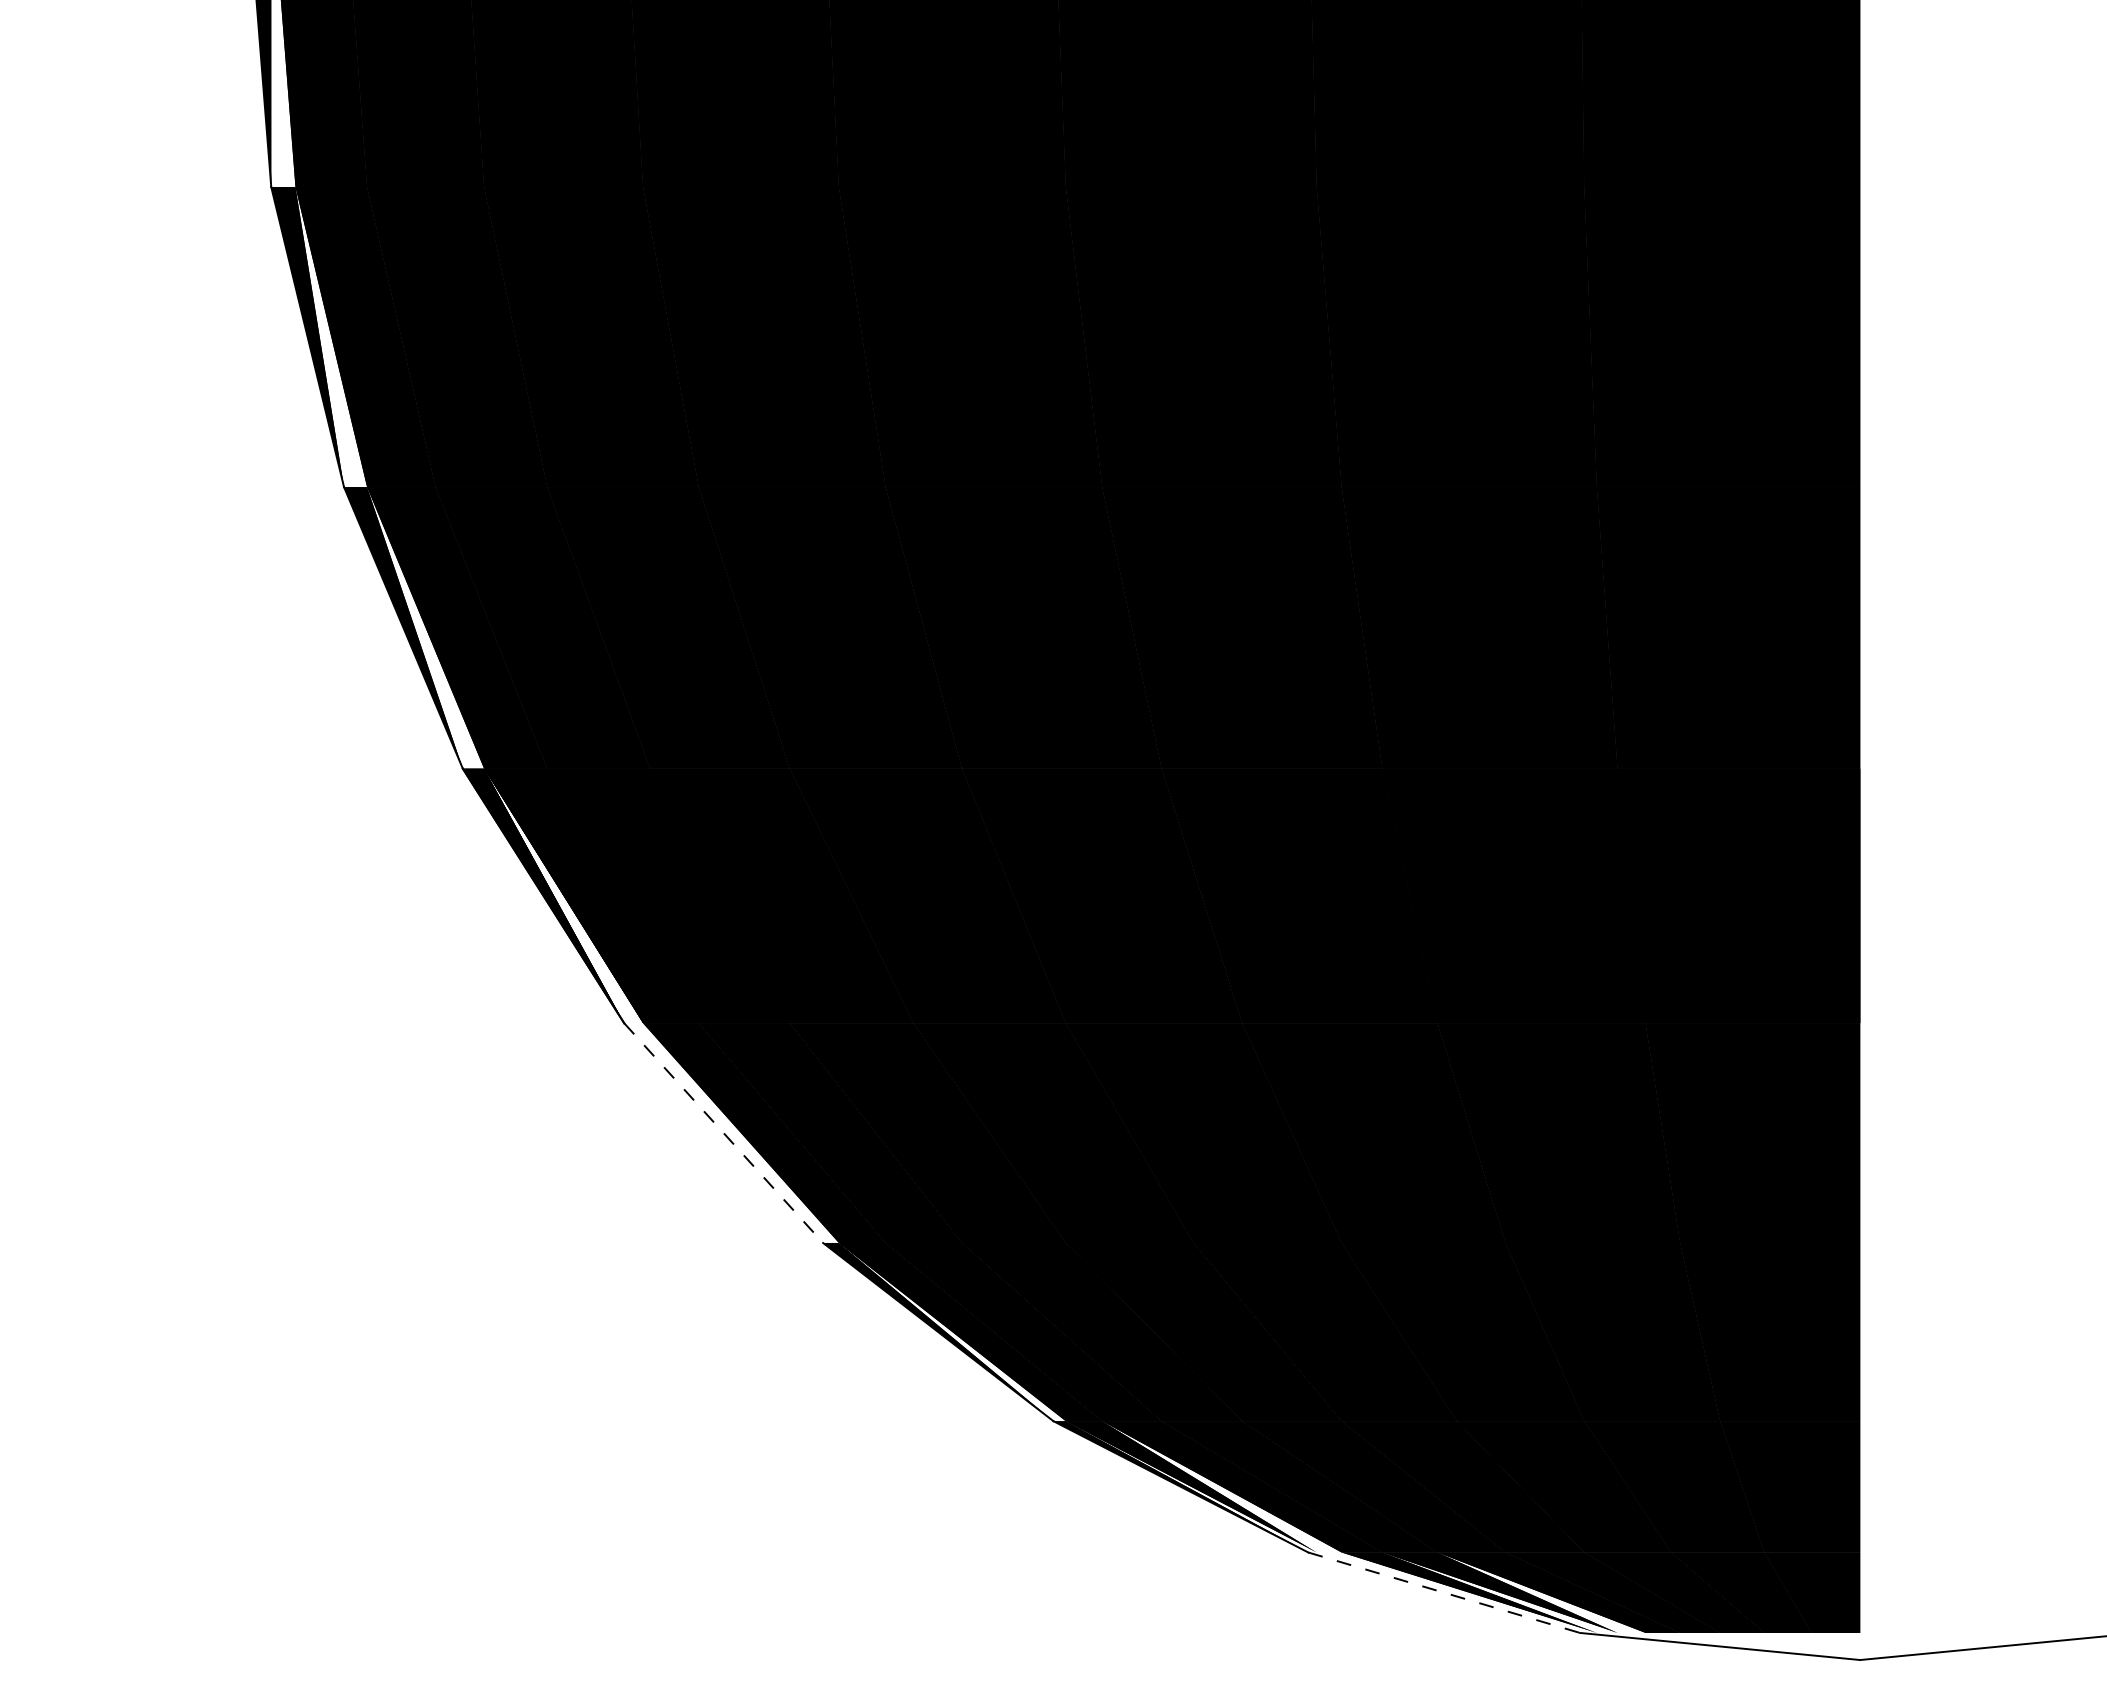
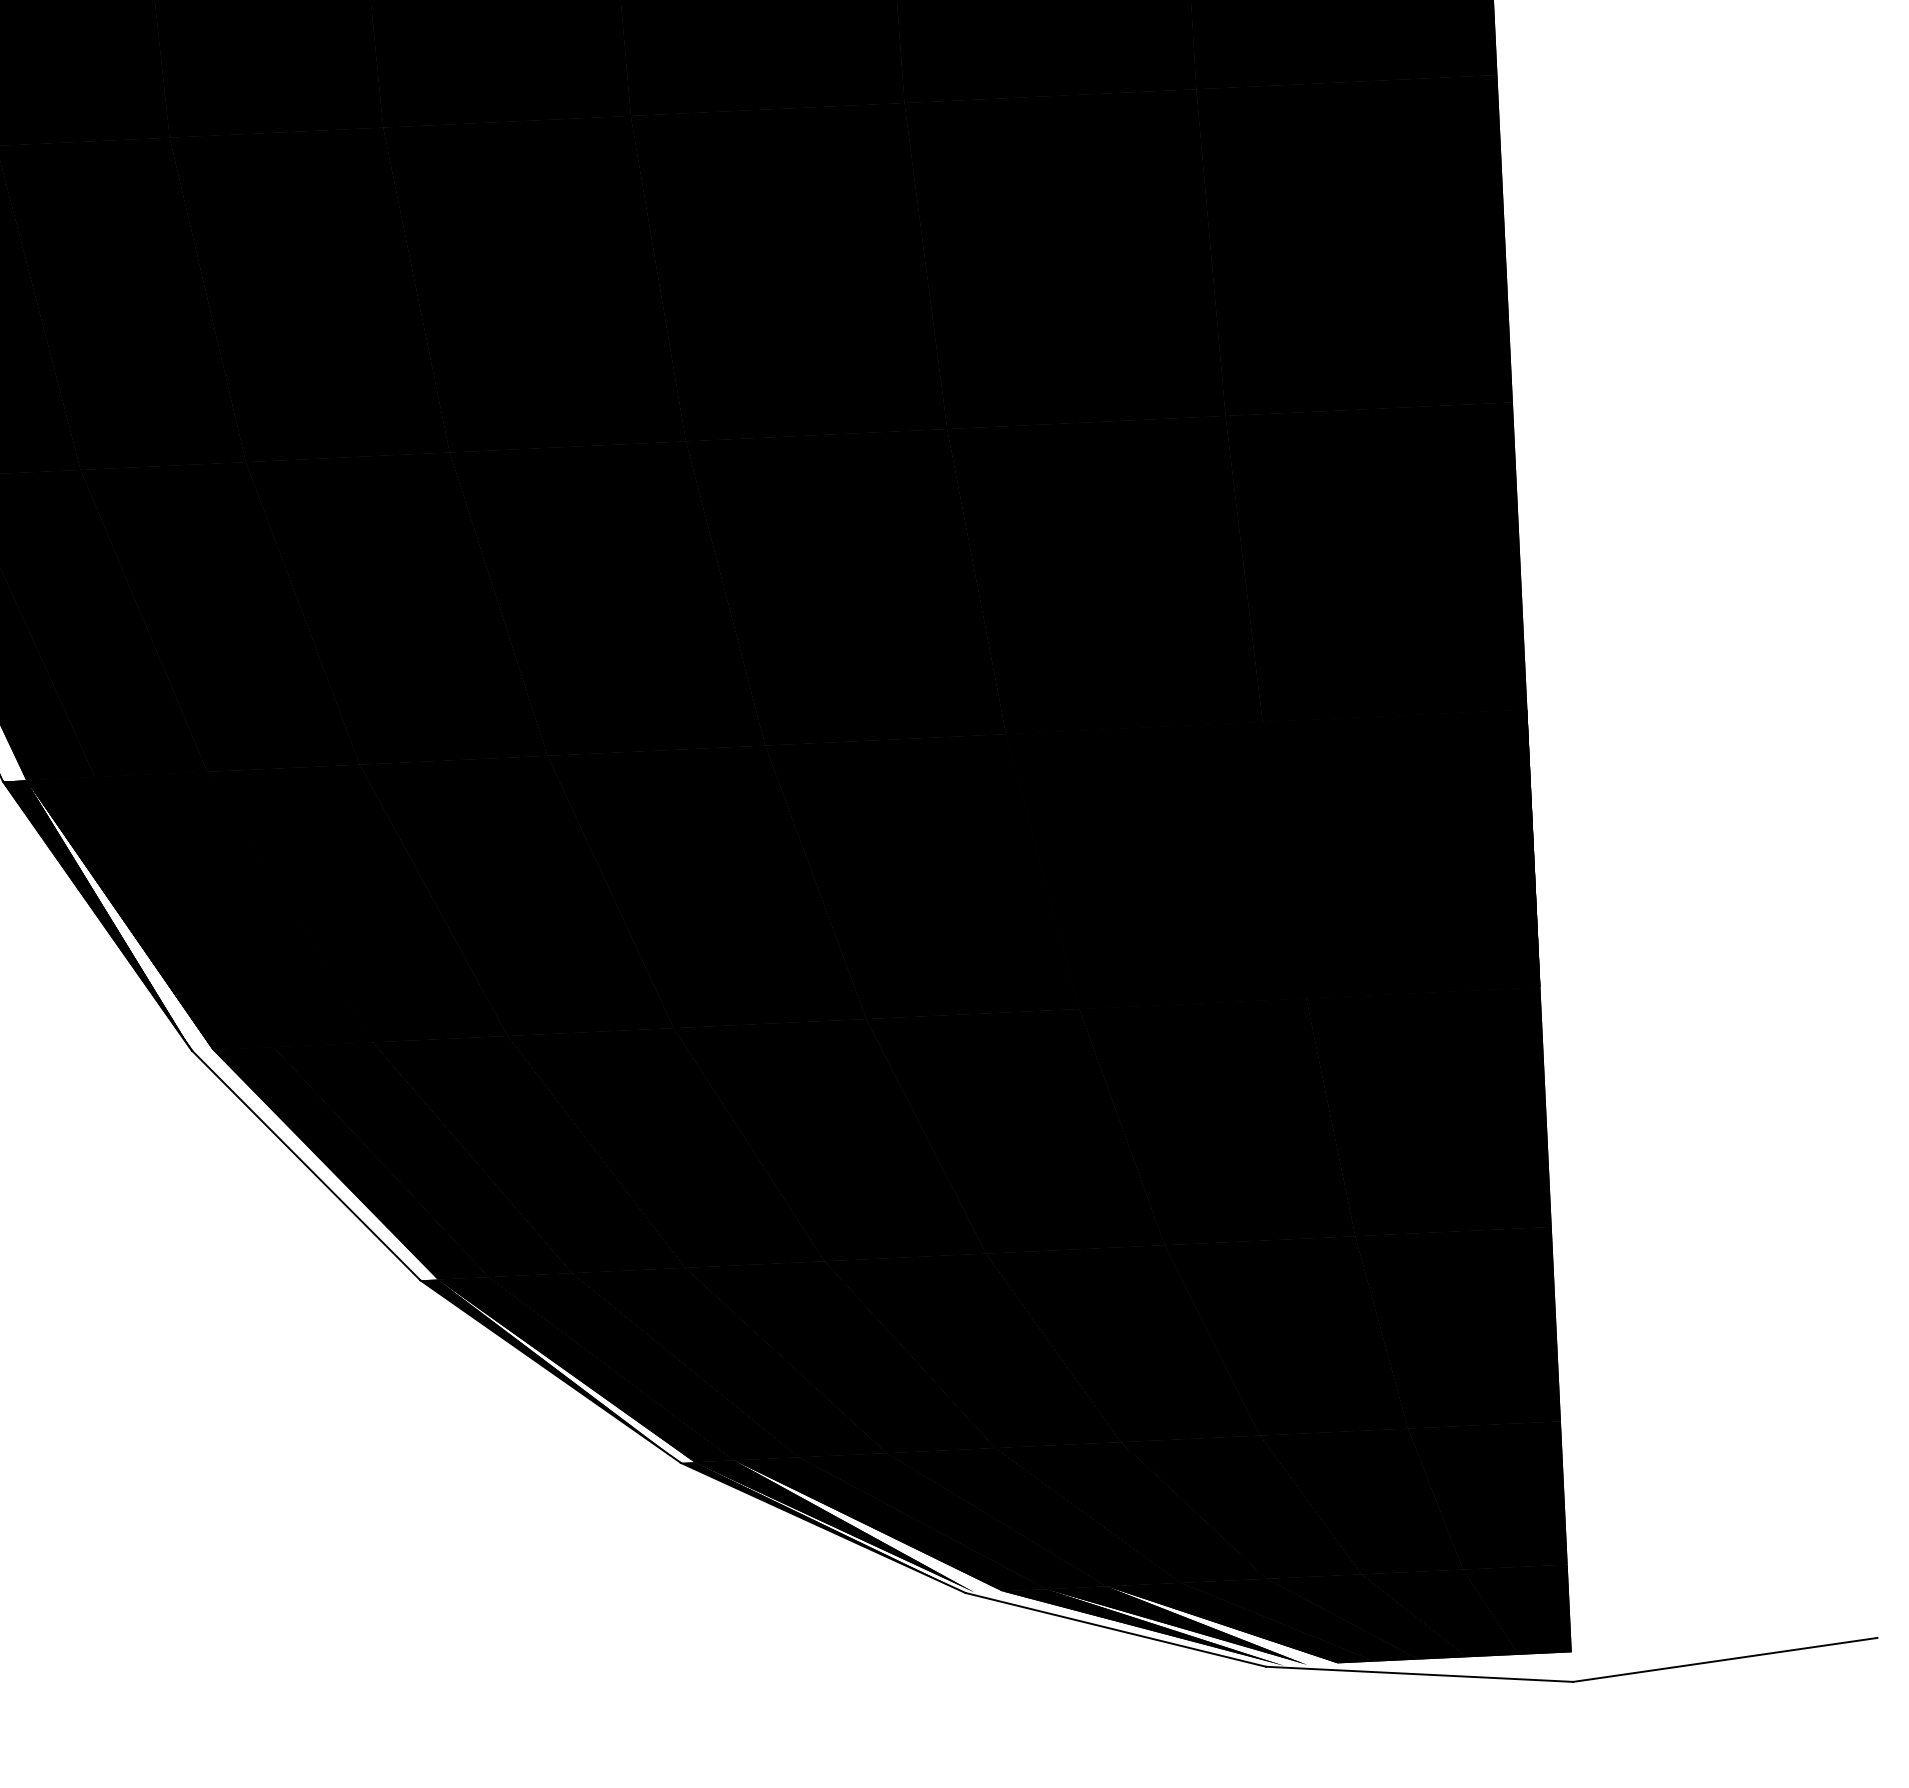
line: (724, 1133) -> (307, 1165), dashed -> solid
line: (1444, 1592) -> (1116, 1629), dashed -> solid

